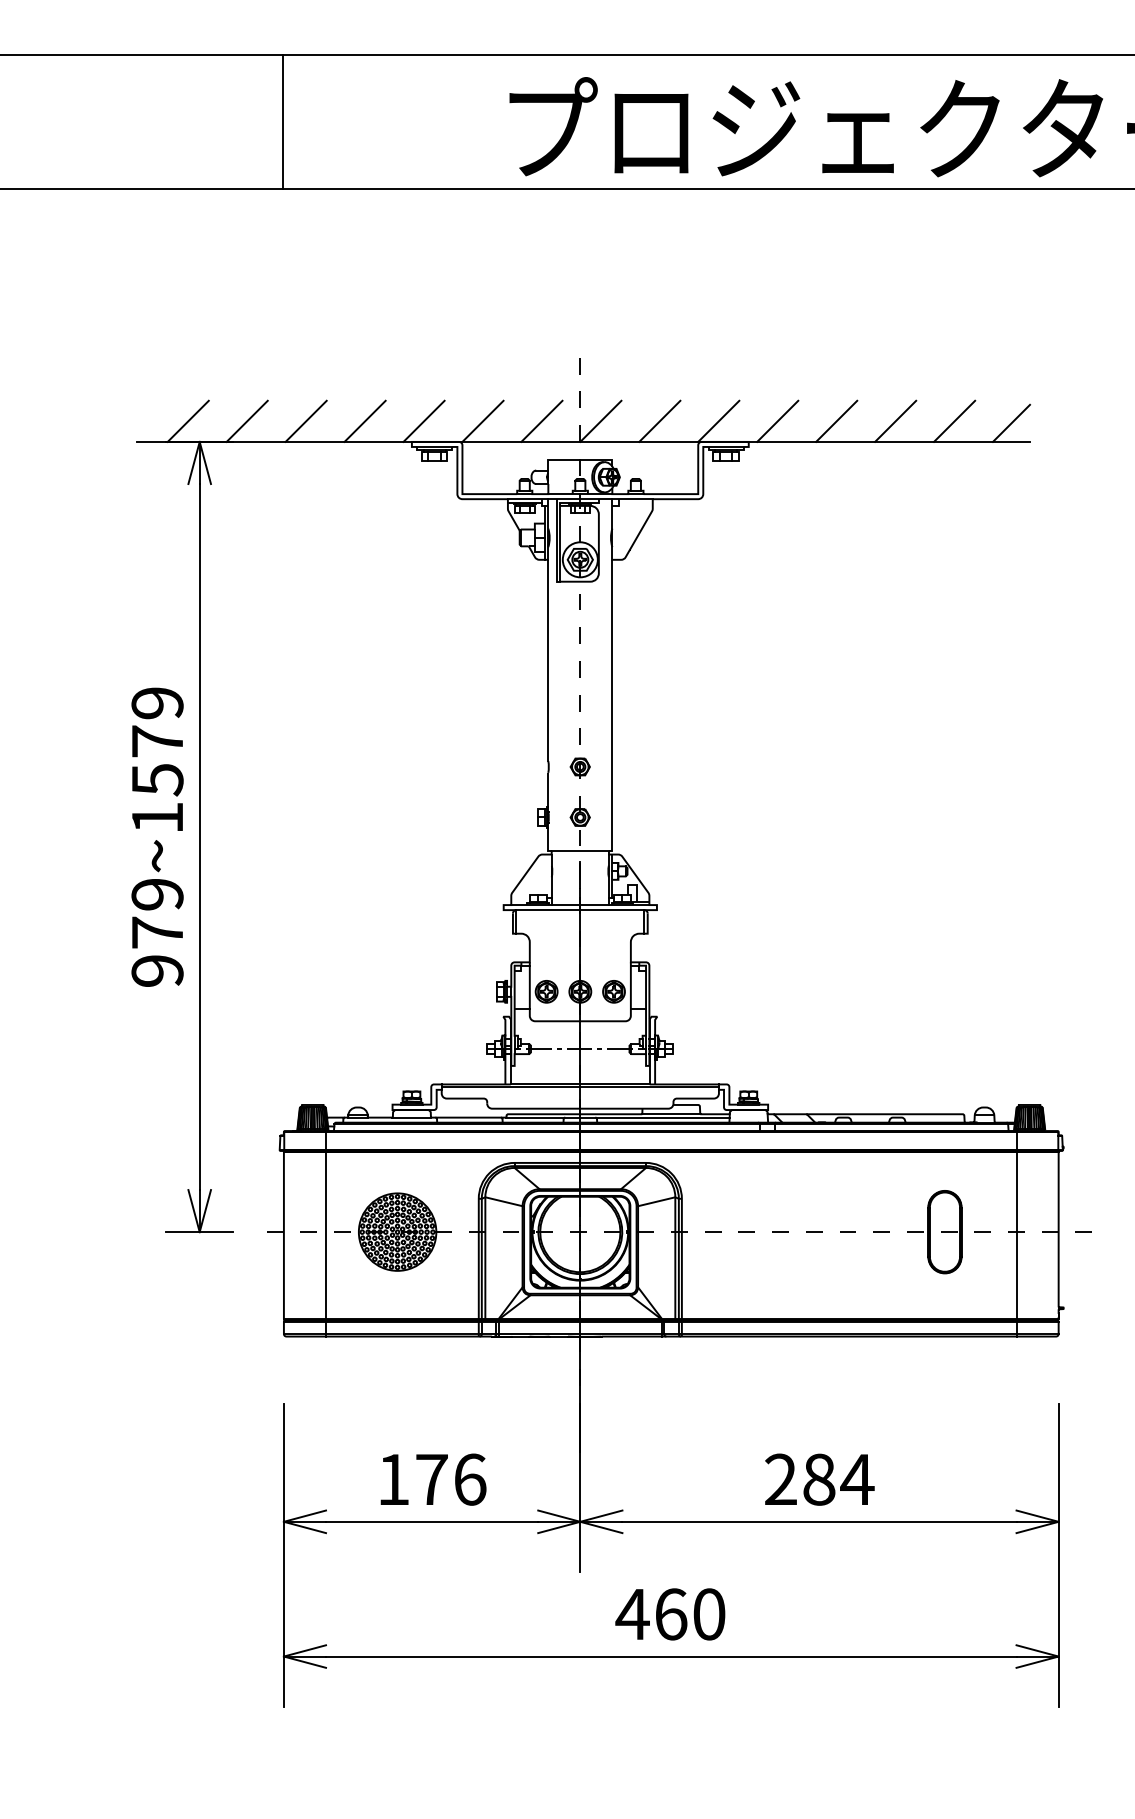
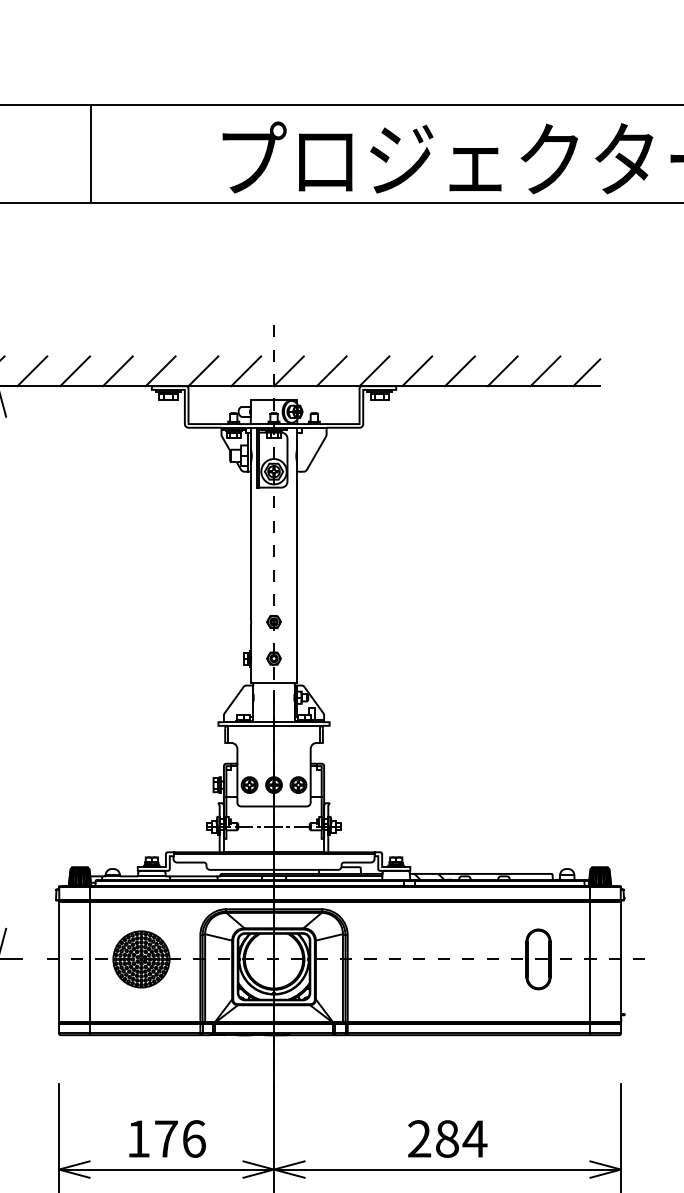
line: (282, 121) -> (90, 153), moved

